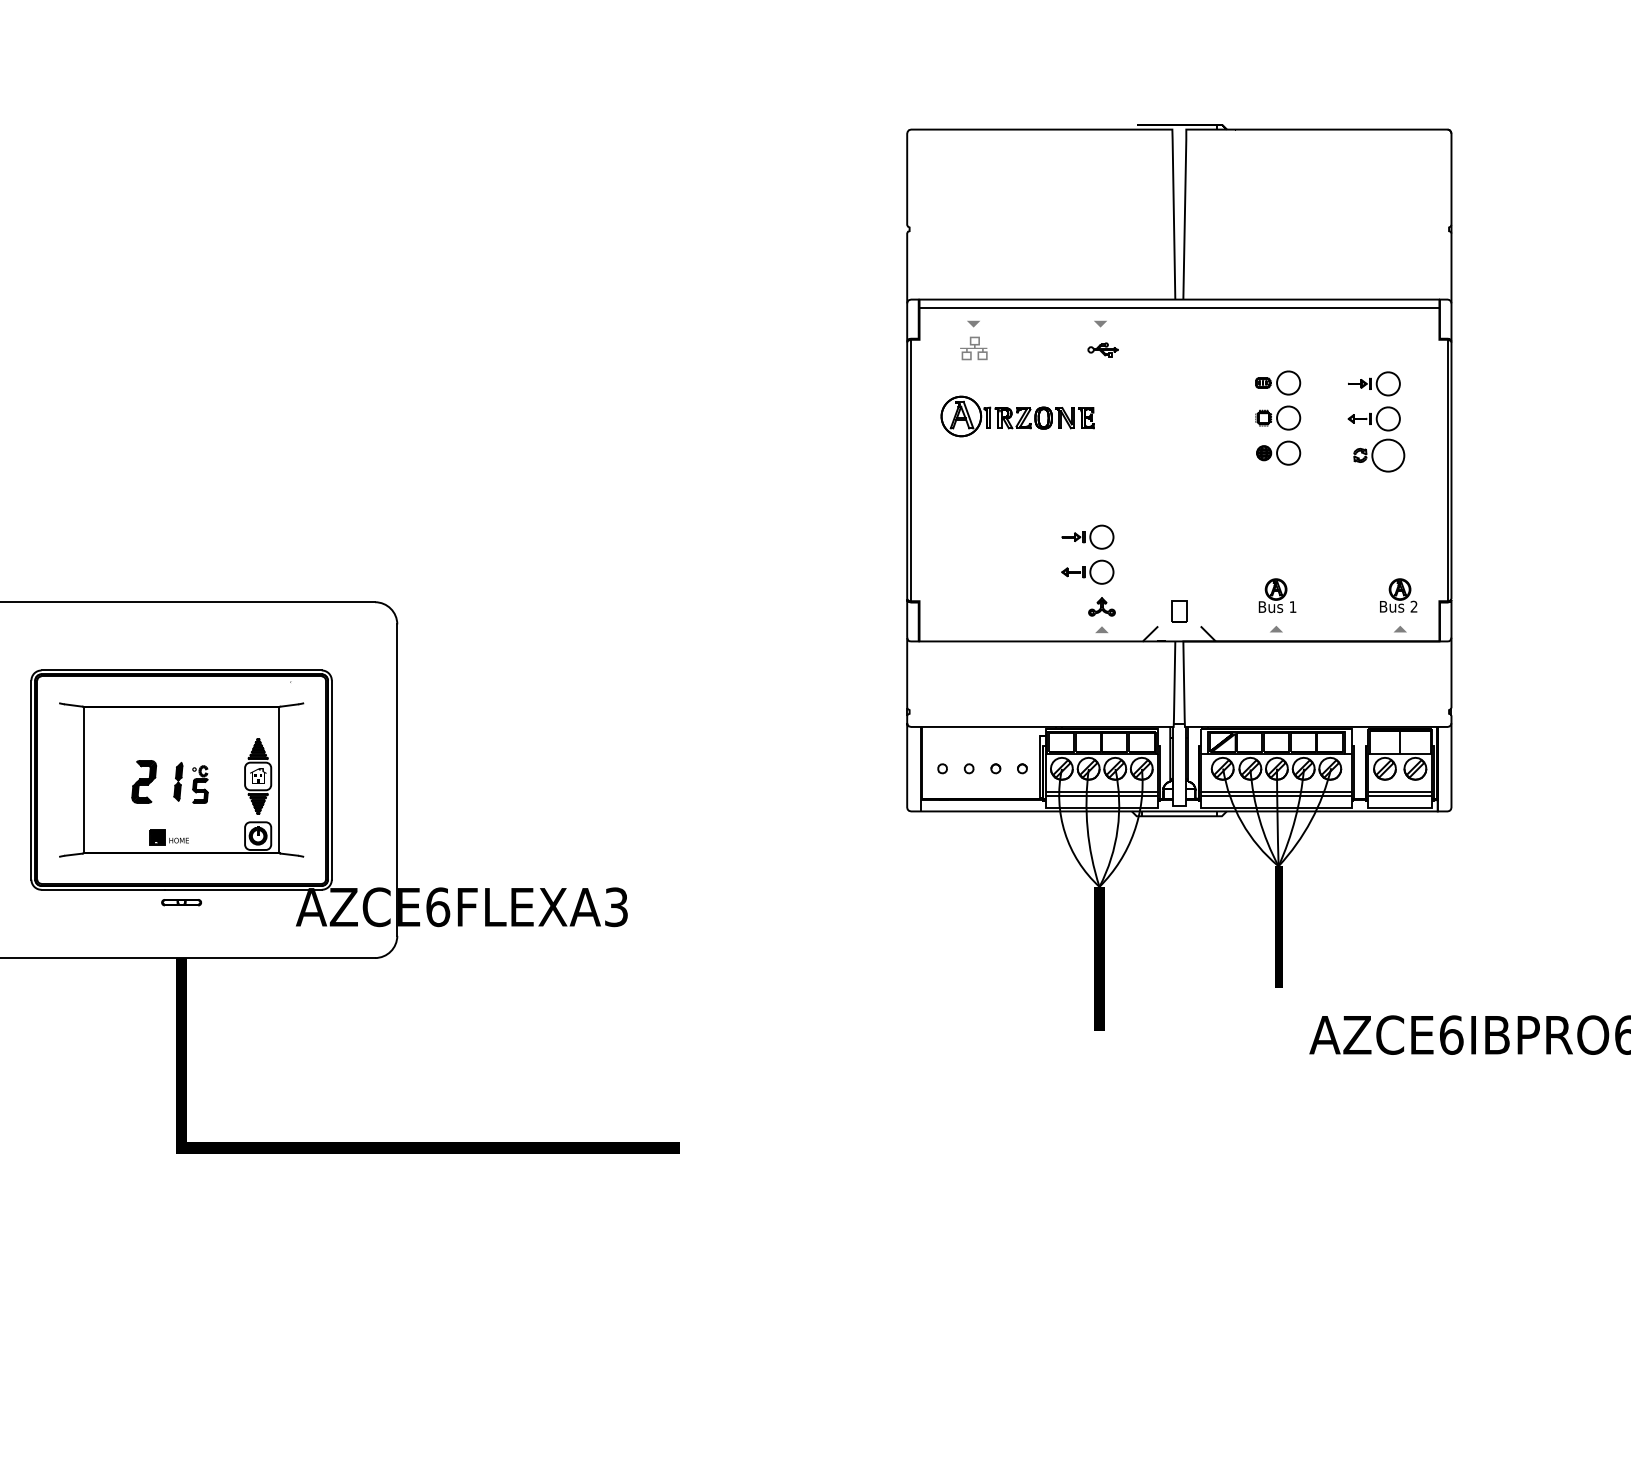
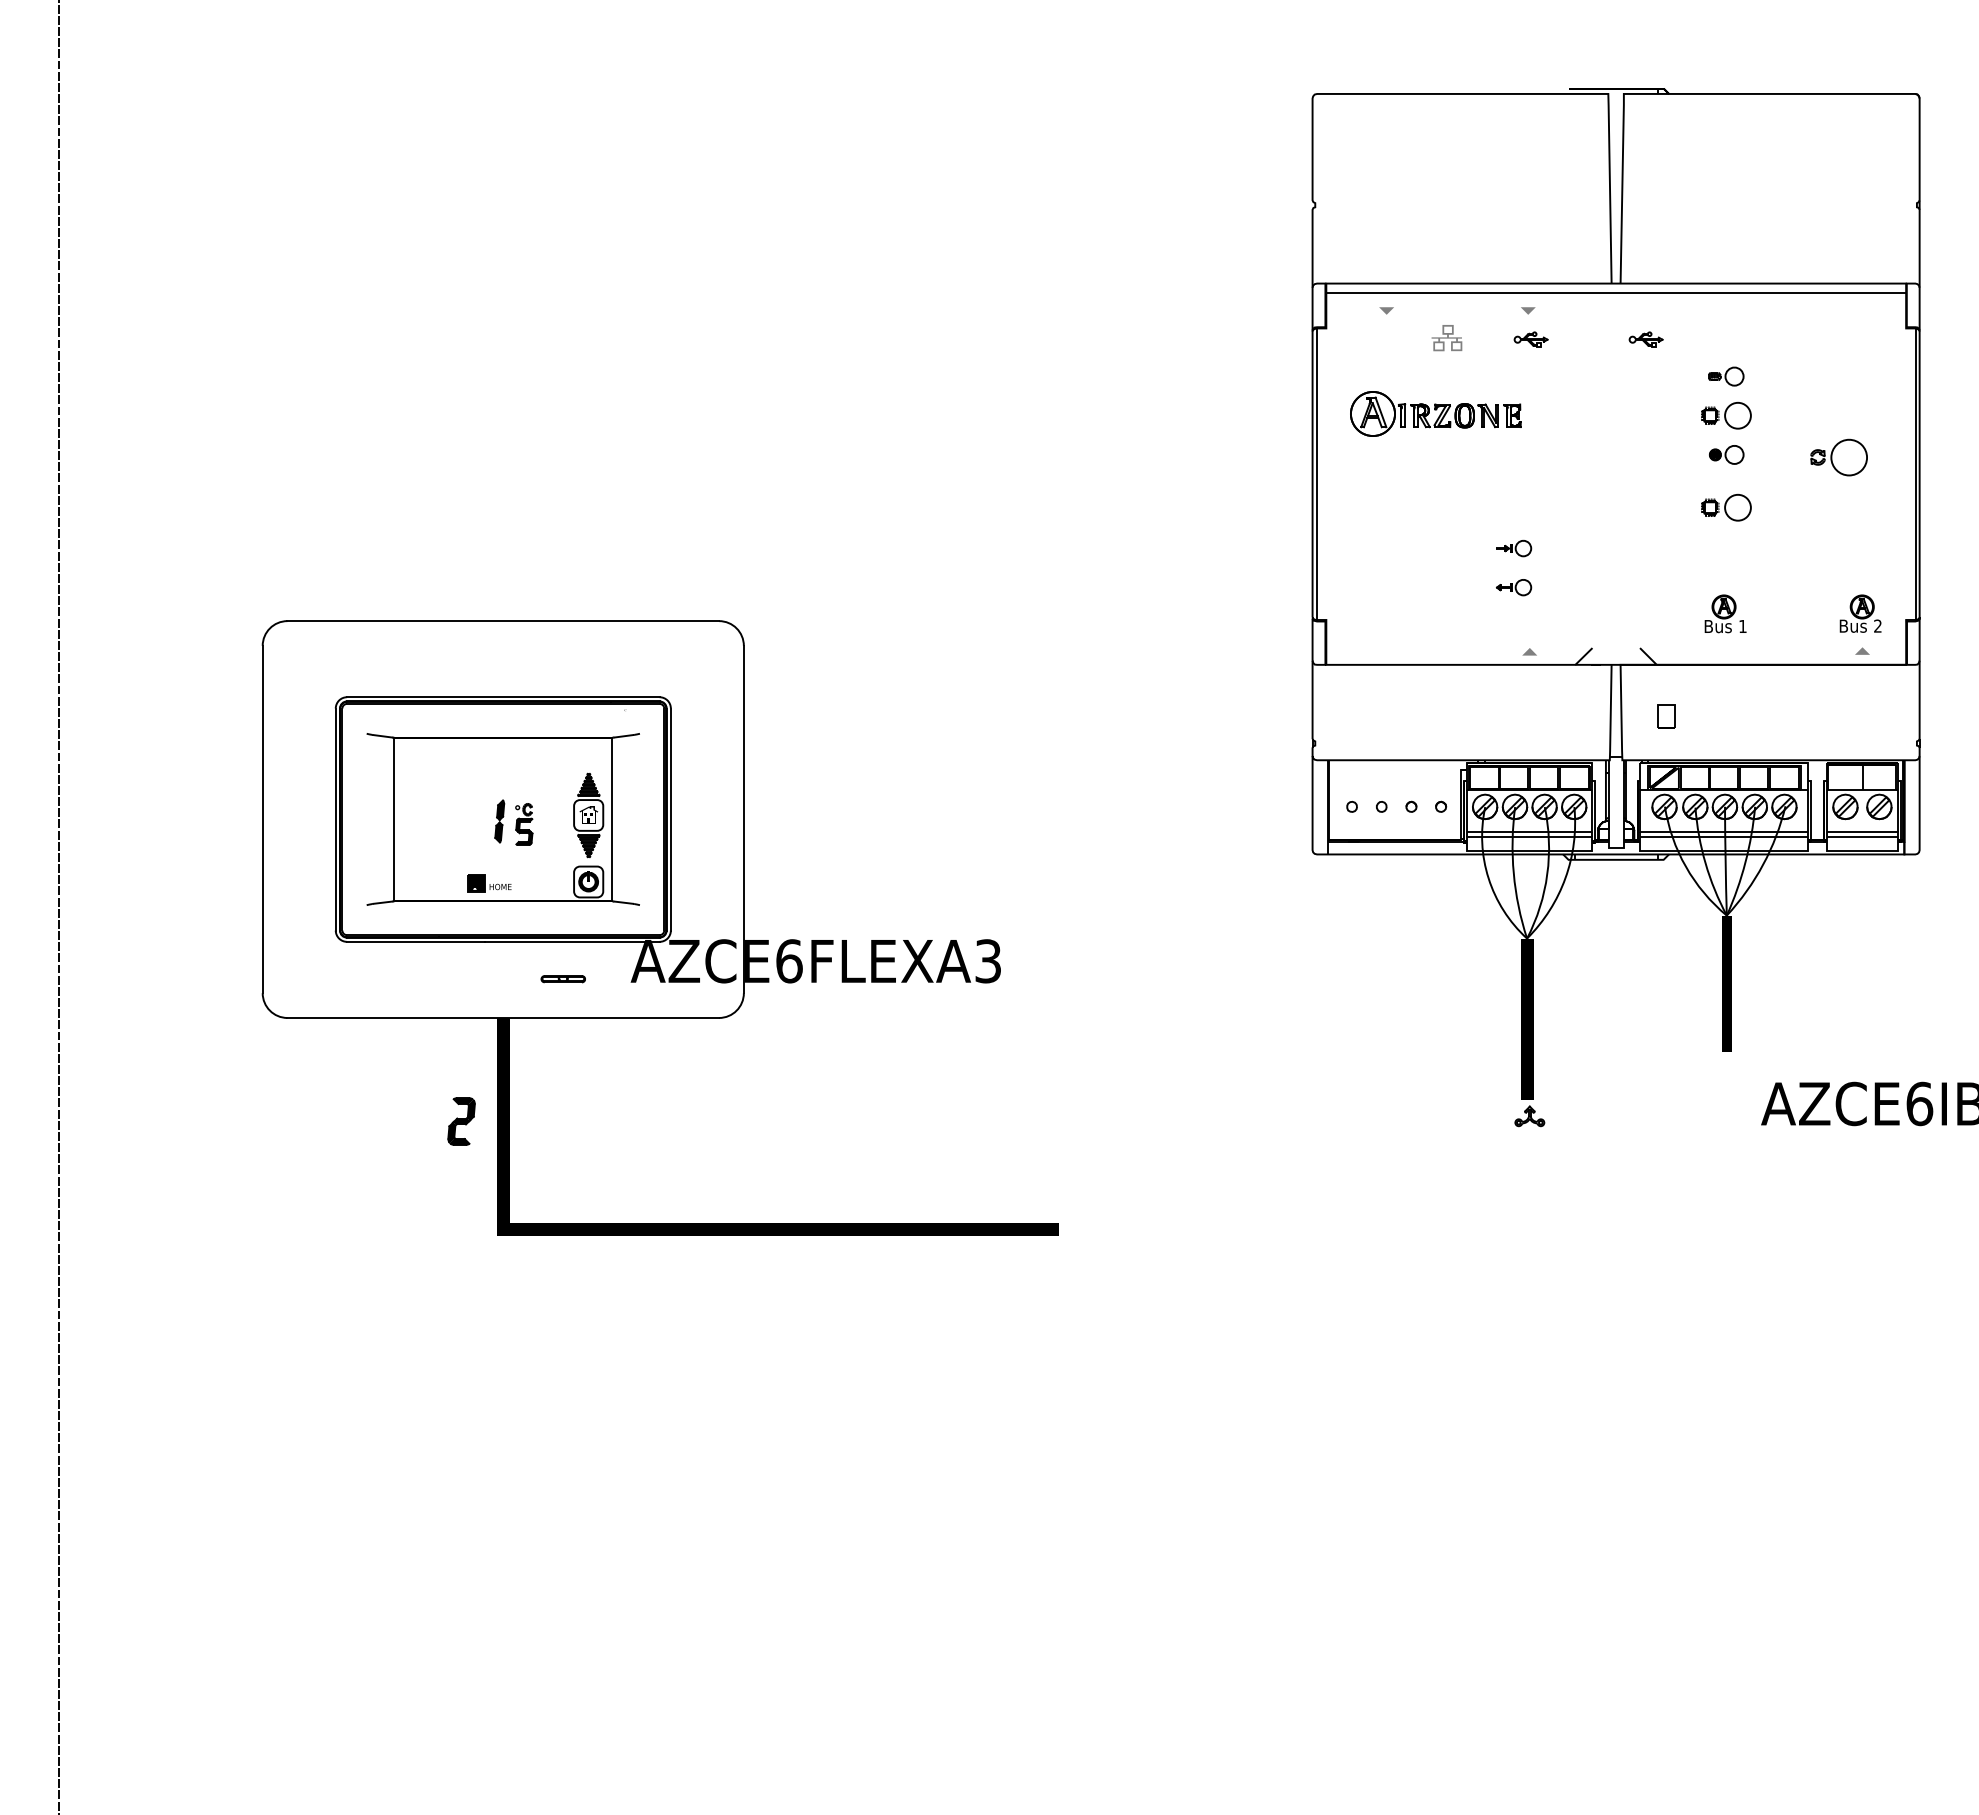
part: (973, 348) -> (1446, 338), moved
part: (1205, 349) -> (1645, 339), added
part: (1278, 382) -> (1726, 376), size x0.7
part: (1374, 383) -> (1833, 377), removed
part: (1374, 418) -> (1833, 416), removed
part: (1278, 452) -> (1726, 454), size x0.7
part: (1278, 500) -> (1726, 507), added
part: (1087, 537) -> (1513, 548), size x0.6
part: (1087, 572) -> (1513, 587), size x0.6
part: (1101, 607) -> (1529, 1116), moved
part: (1179, 611) -> (1666, 716), moved
fill: (1275, 628) -> (1723, 650), removed
part: (144, 781) -> (461, 1121), moved
part: (180, 902) -> (562, 979), moved

